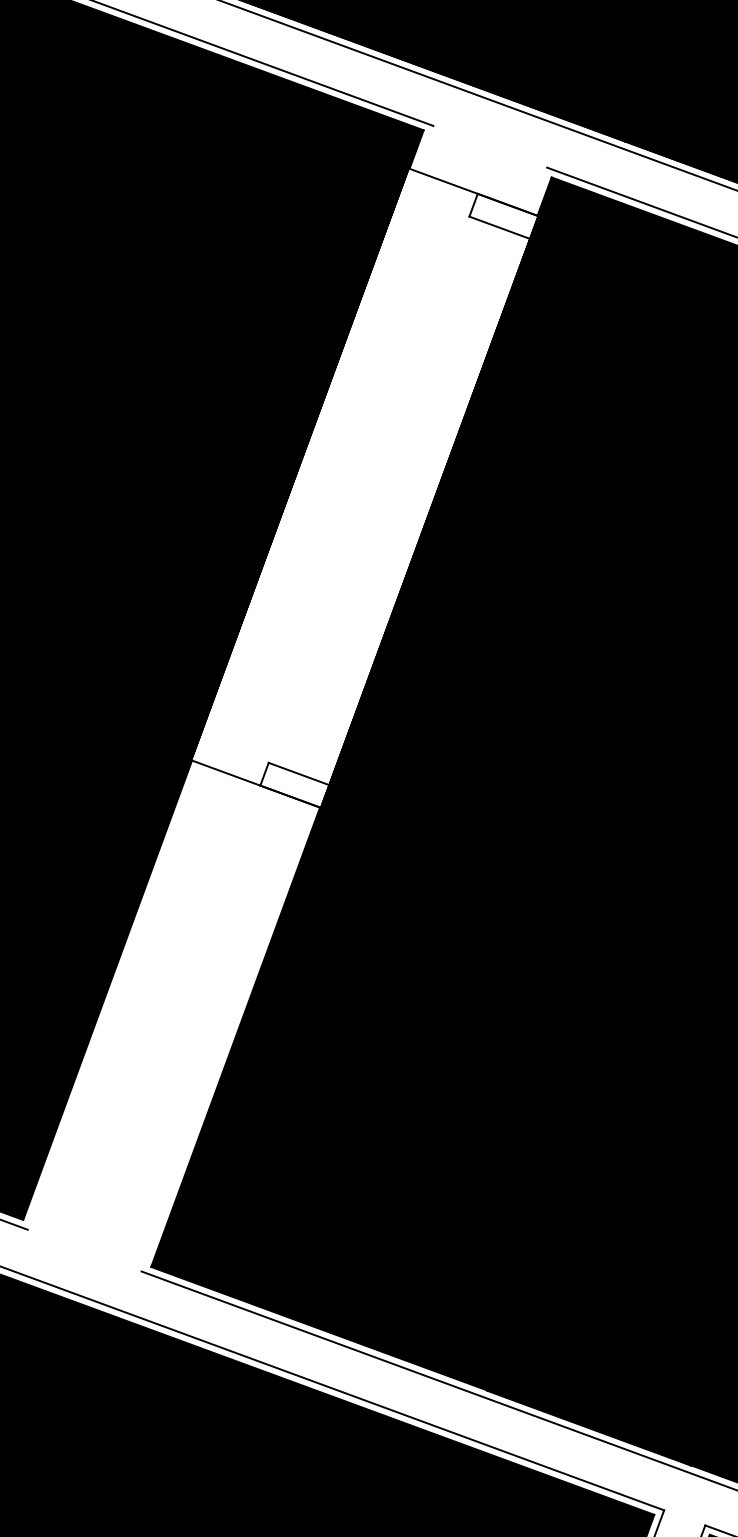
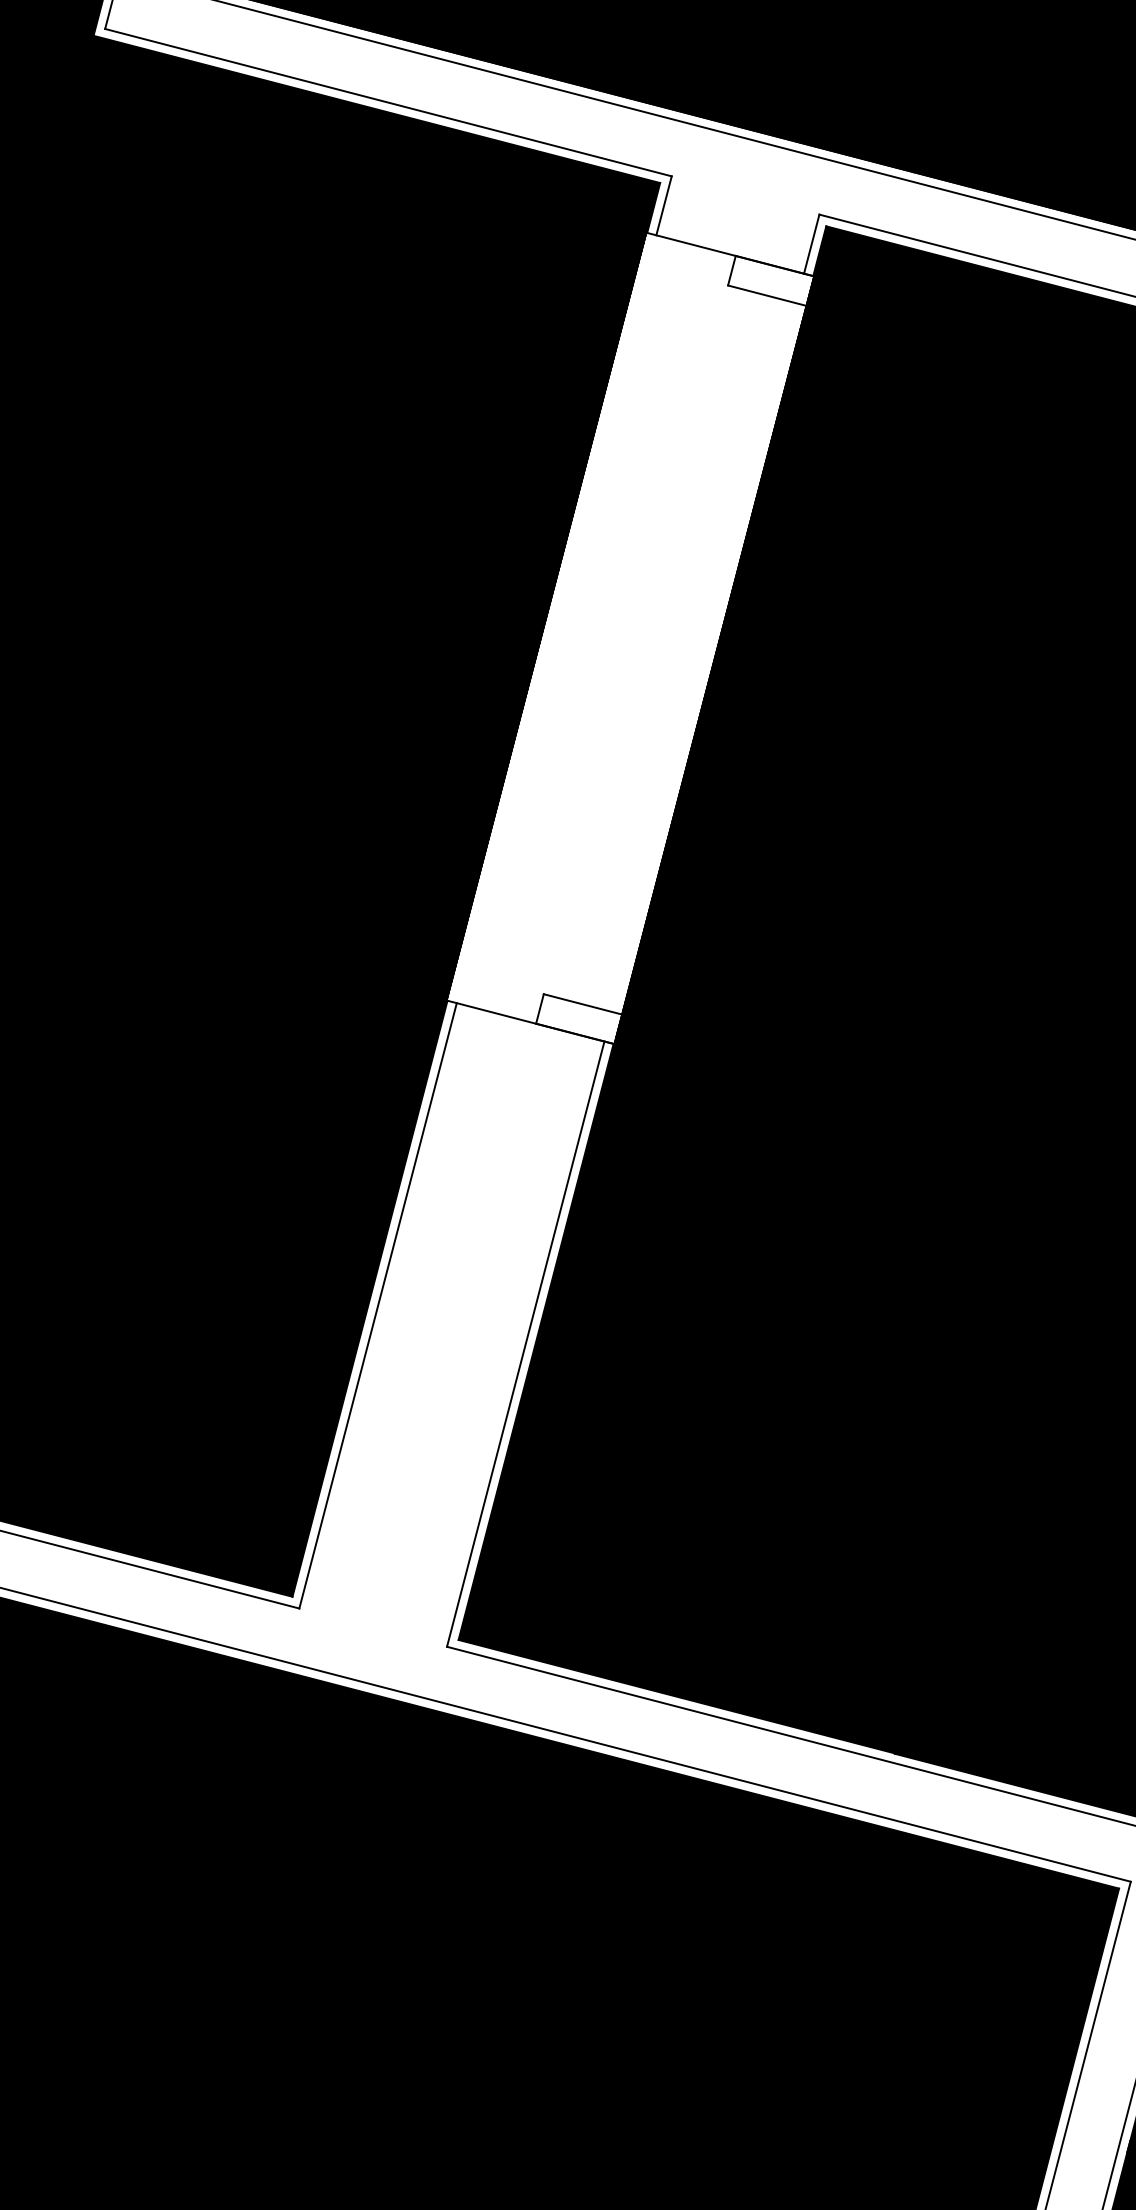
line: (424, 148) -> (663, 205), added
line: (538, 189) -> (811, 243), added
line: (113, 996) -> (377, 1305), added
line: (227, 1037) -> (525, 1343), added

